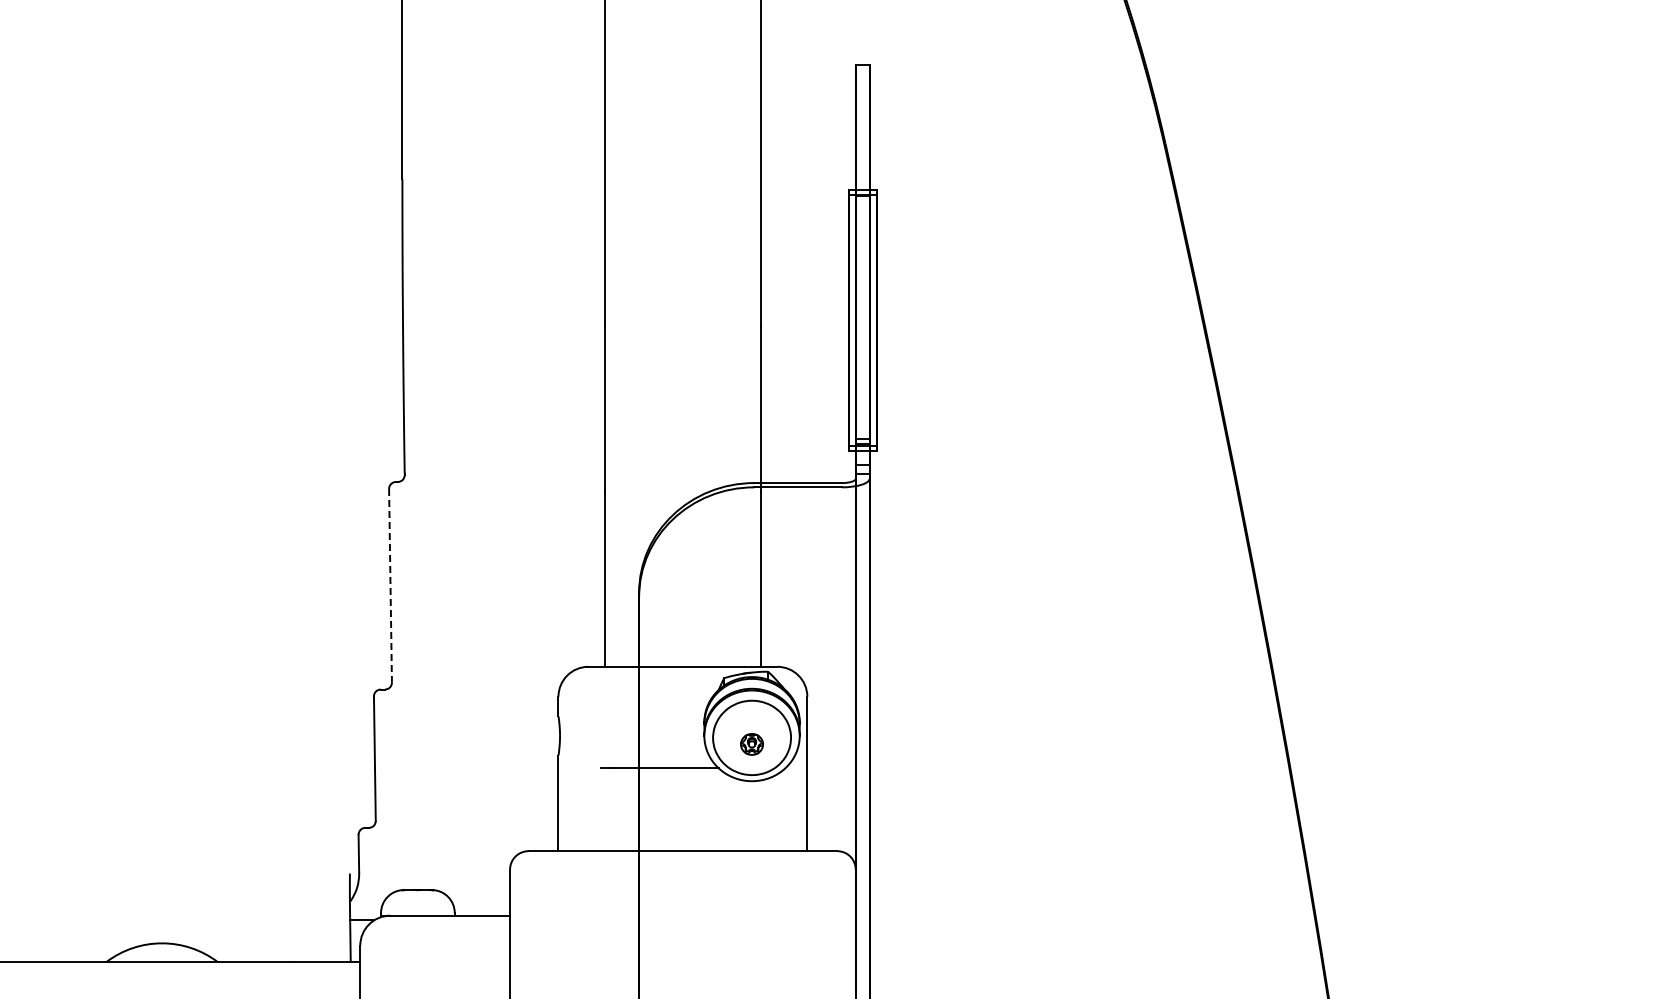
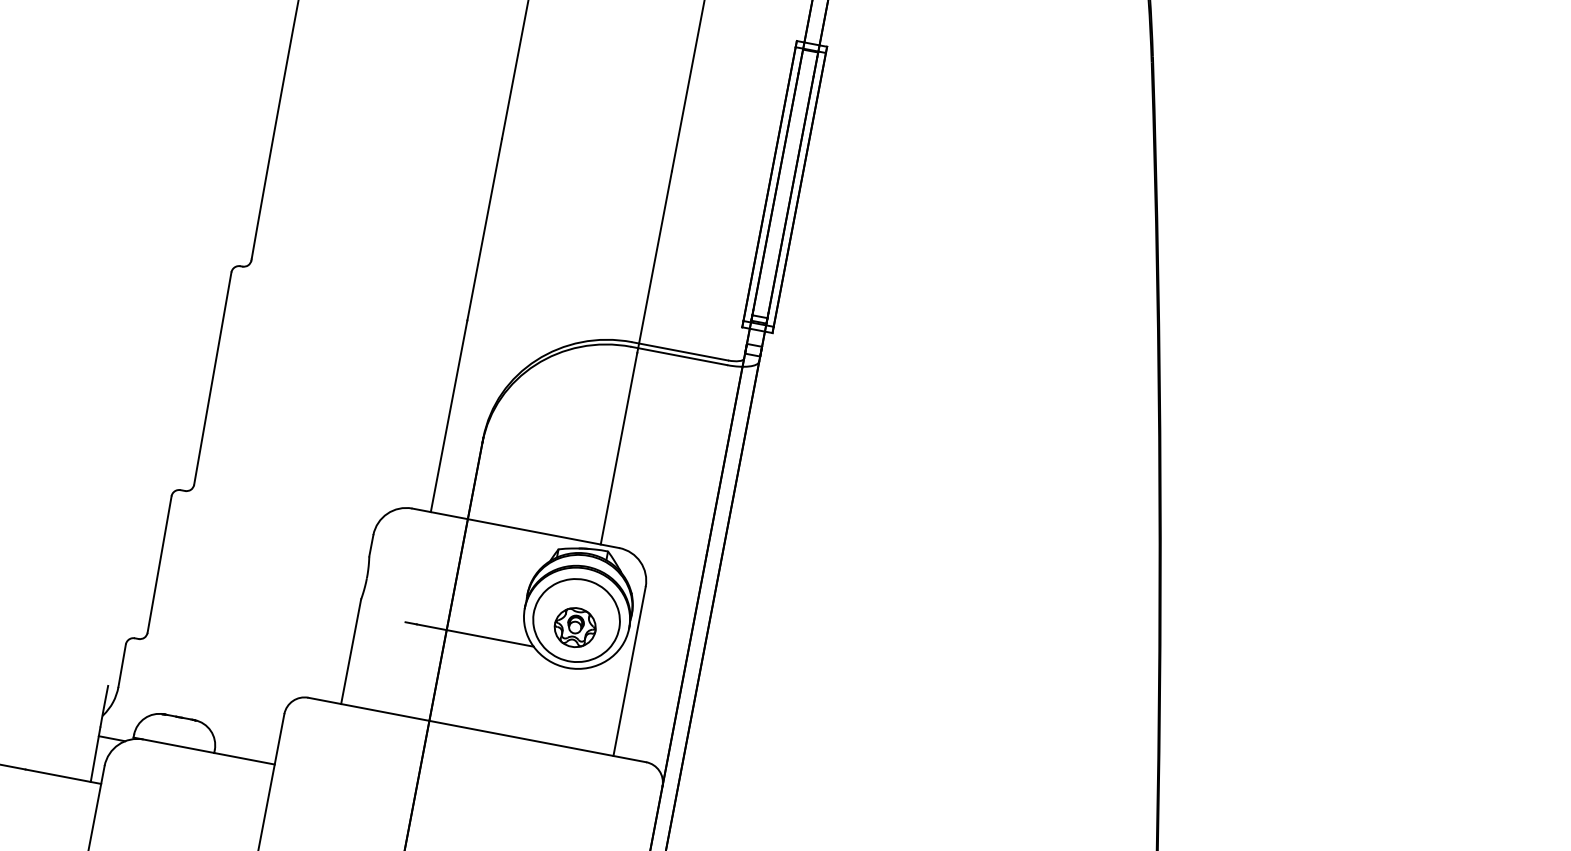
line: (390, 585) -> (212, 378), dashed -> solid
part: (751, 744) -> (574, 627), size x1.67

